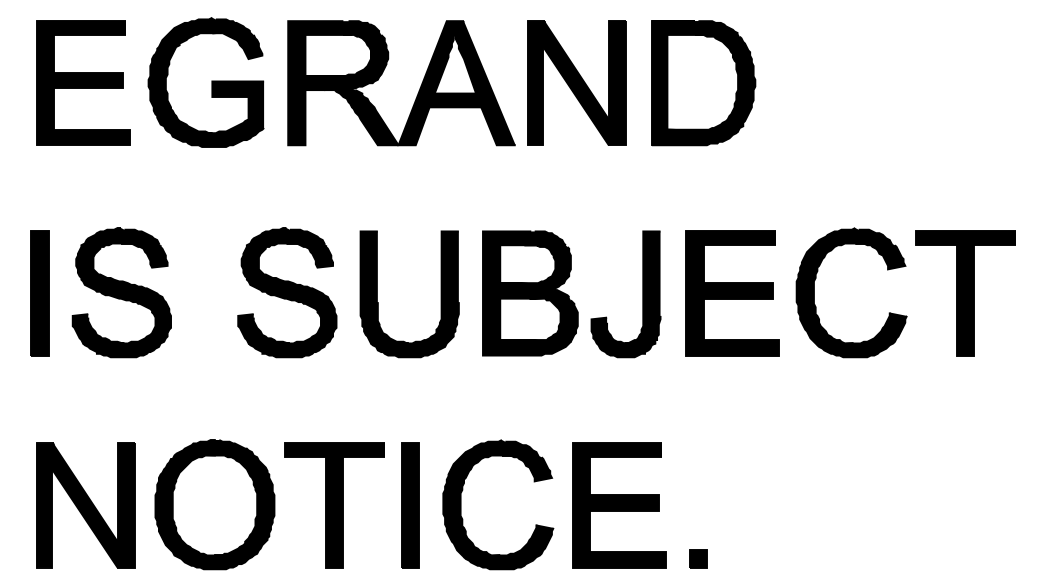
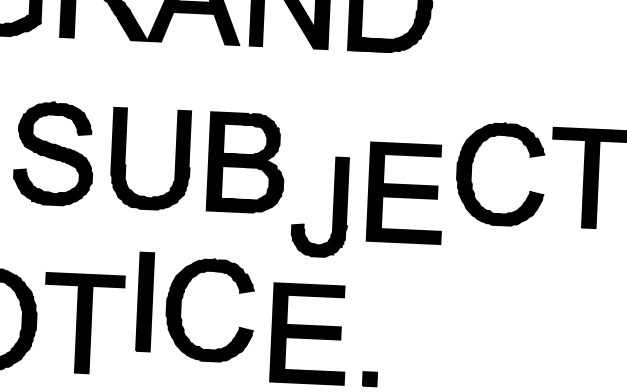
part: (732, 293) -> (405, 193), moved
part: (642, 294) -> (333, 207), moved
part: (461, 504) -> (181, 308), moved
part: (410, 505) -> (145, 302), moved

